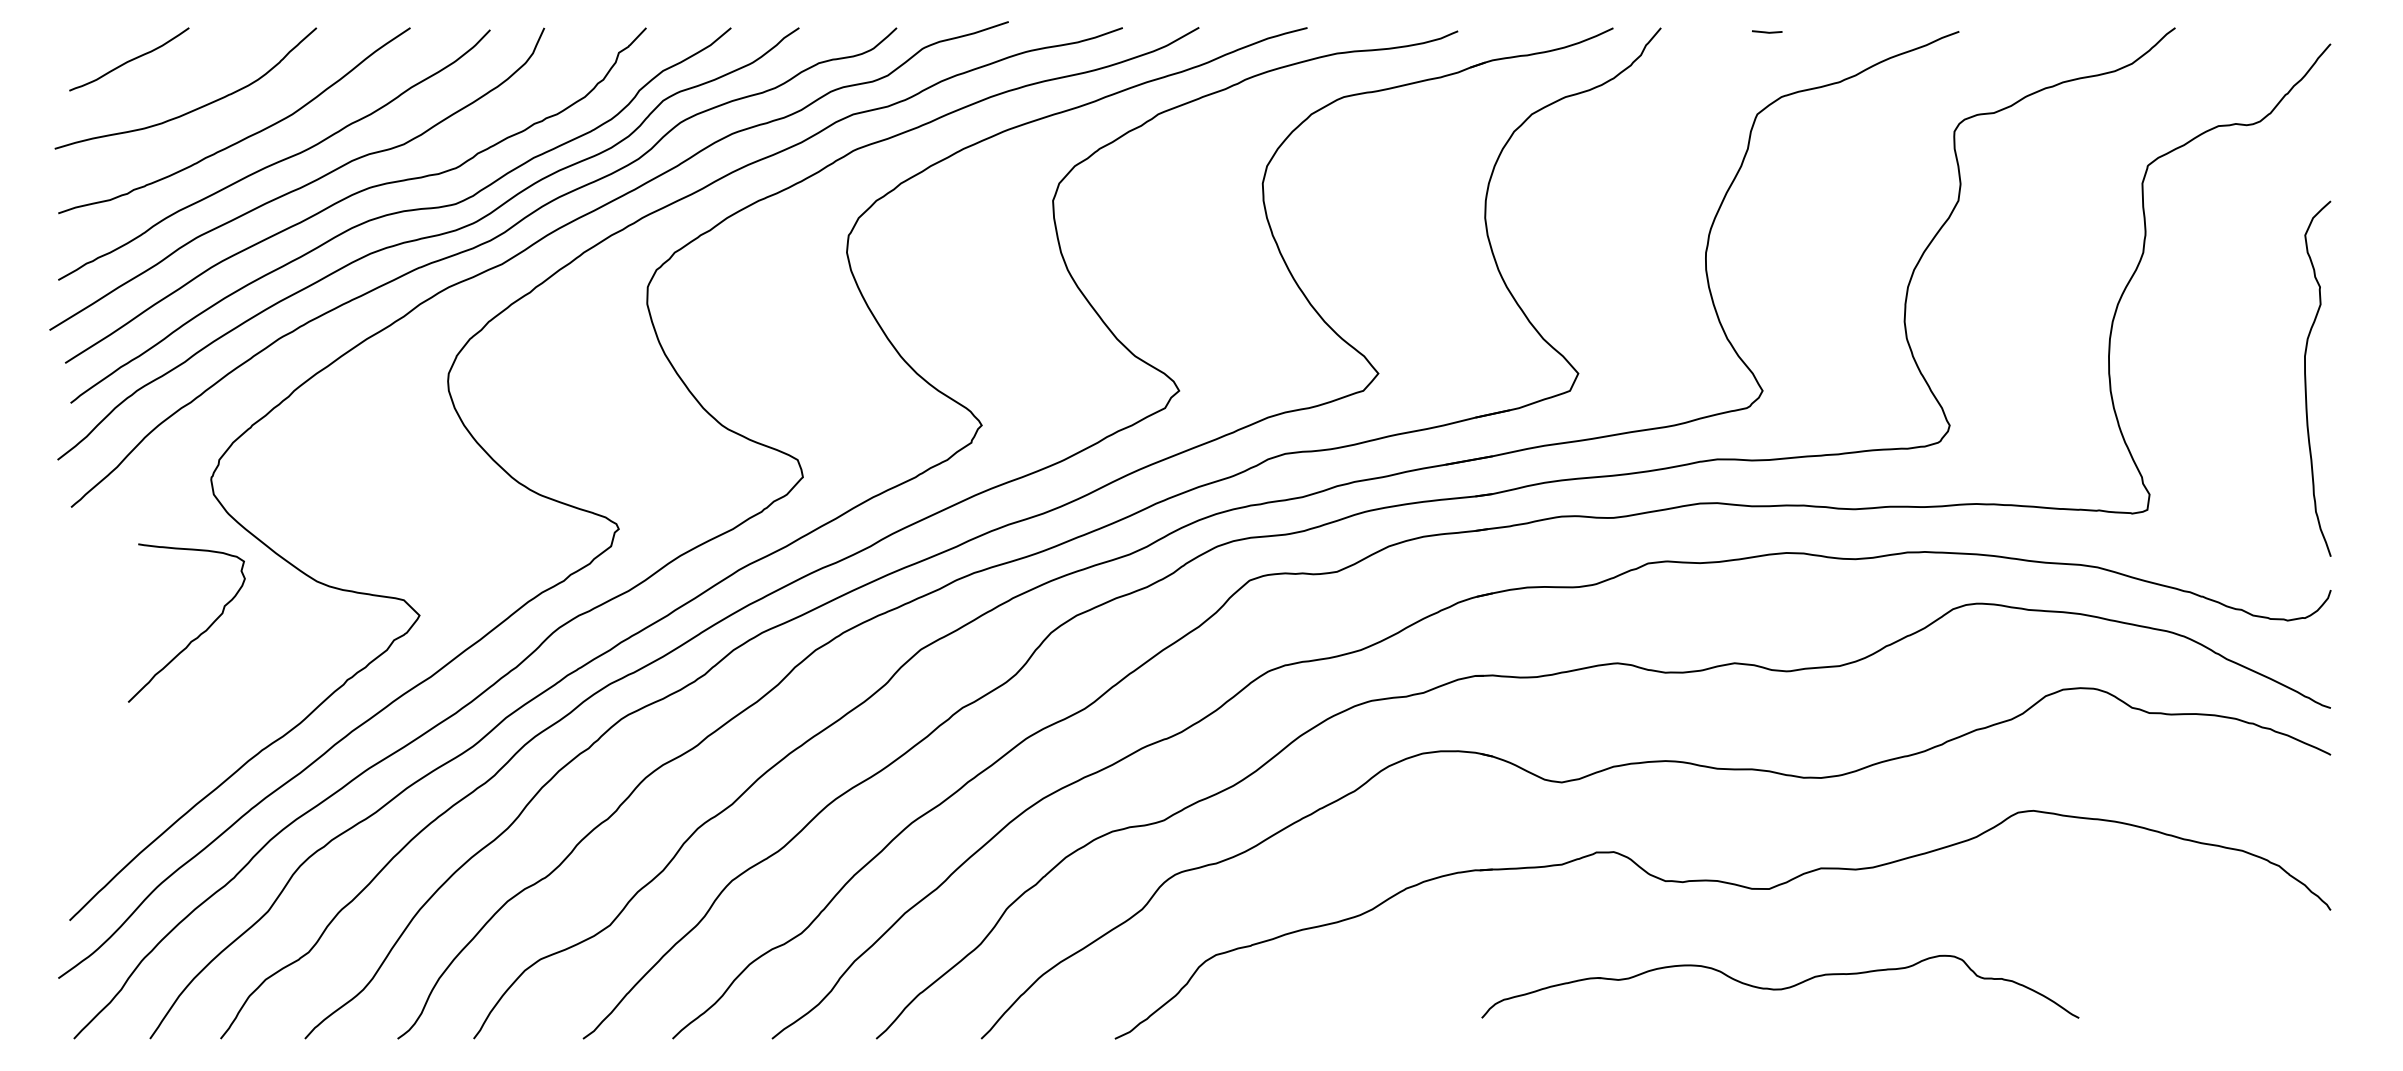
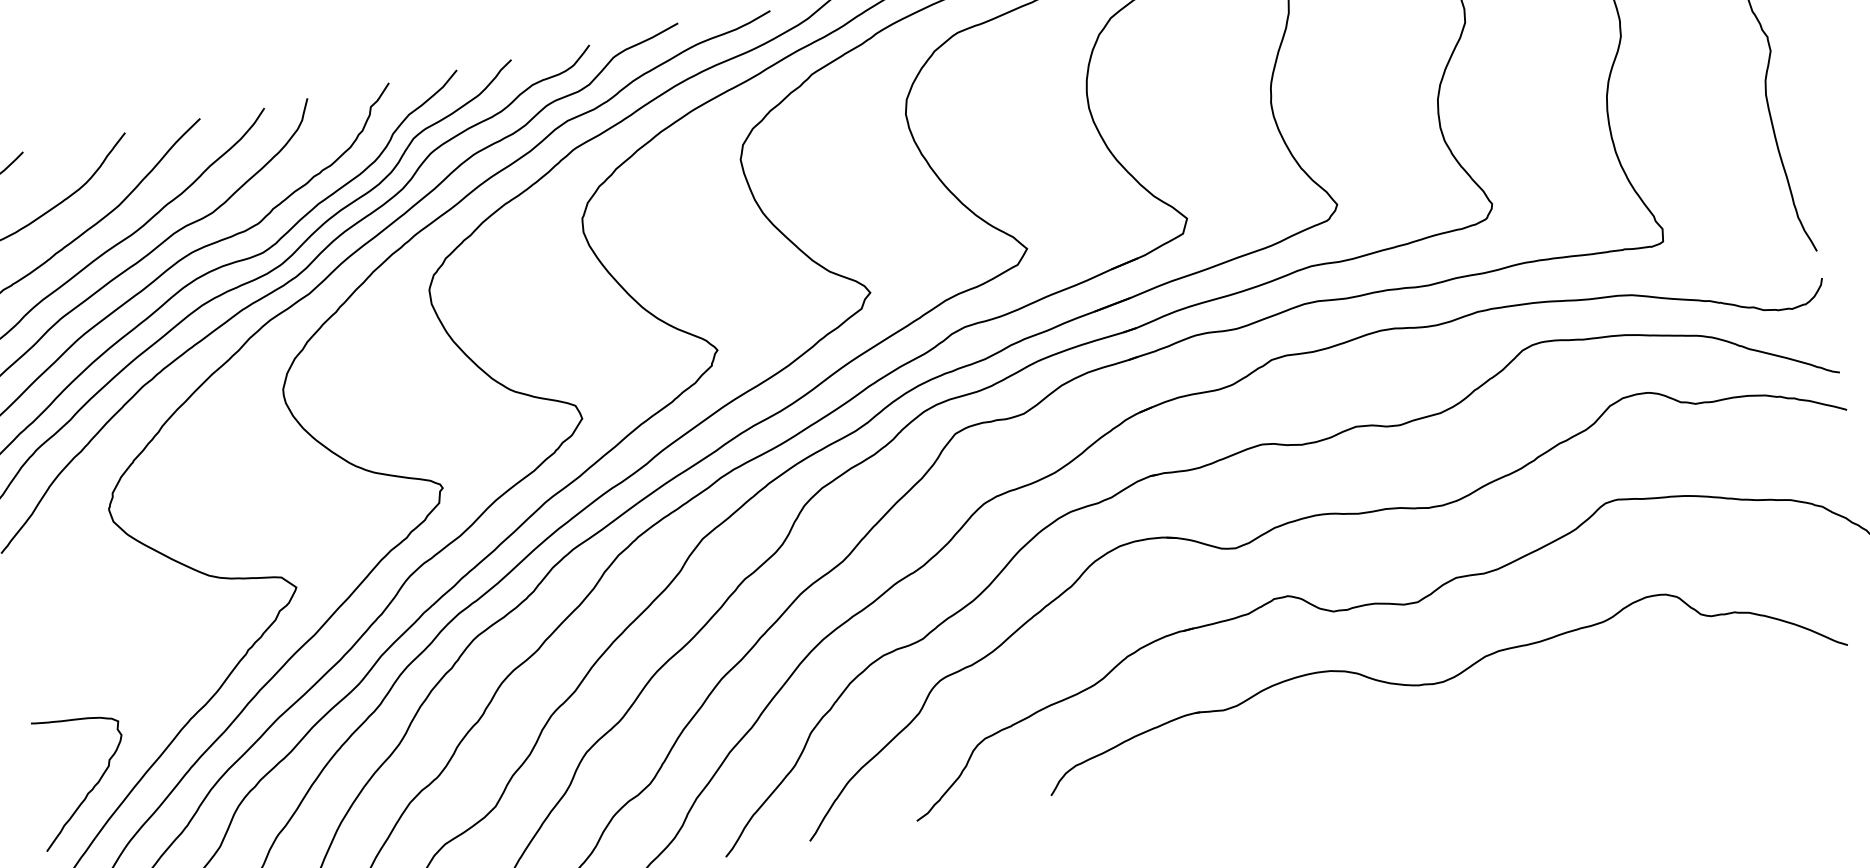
curve: (199, 634) -> (93, 786), moved
part: (1780, 986) -> (1441, 678), size x1.67

